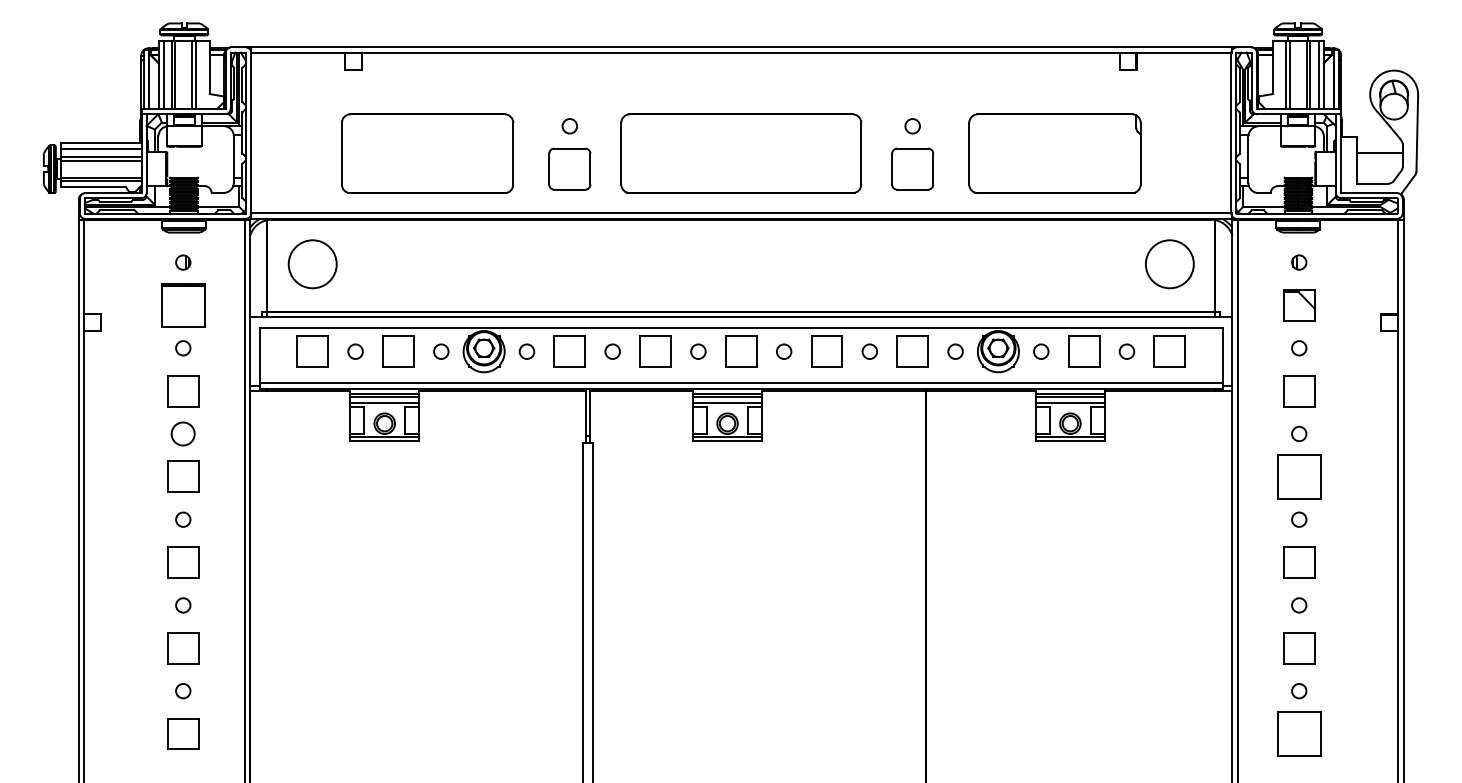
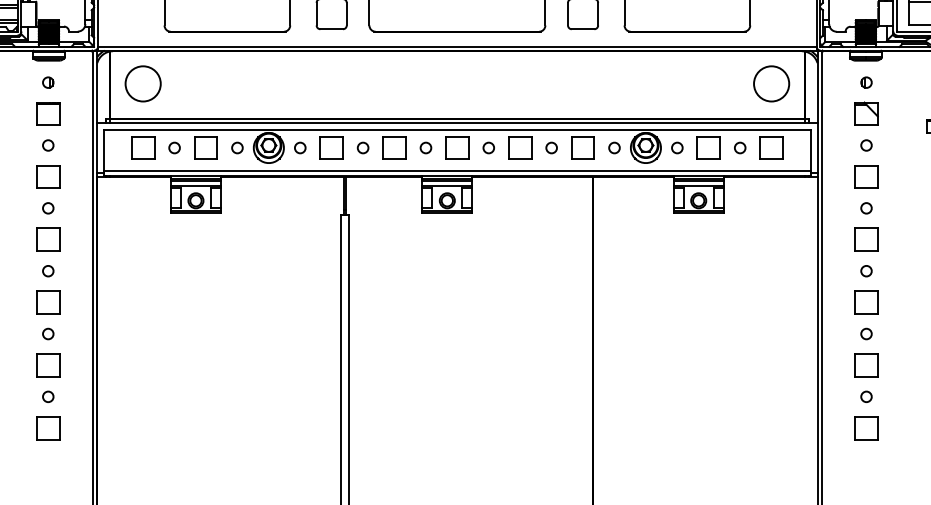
part: (183, 305) -> (48, 114), size x0.71
circle: (183, 433) -> (48, 207), size x0.62
part: (1299, 476) -> (866, 239), size x0.71
part: (1299, 733) -> (866, 427), size x0.71

